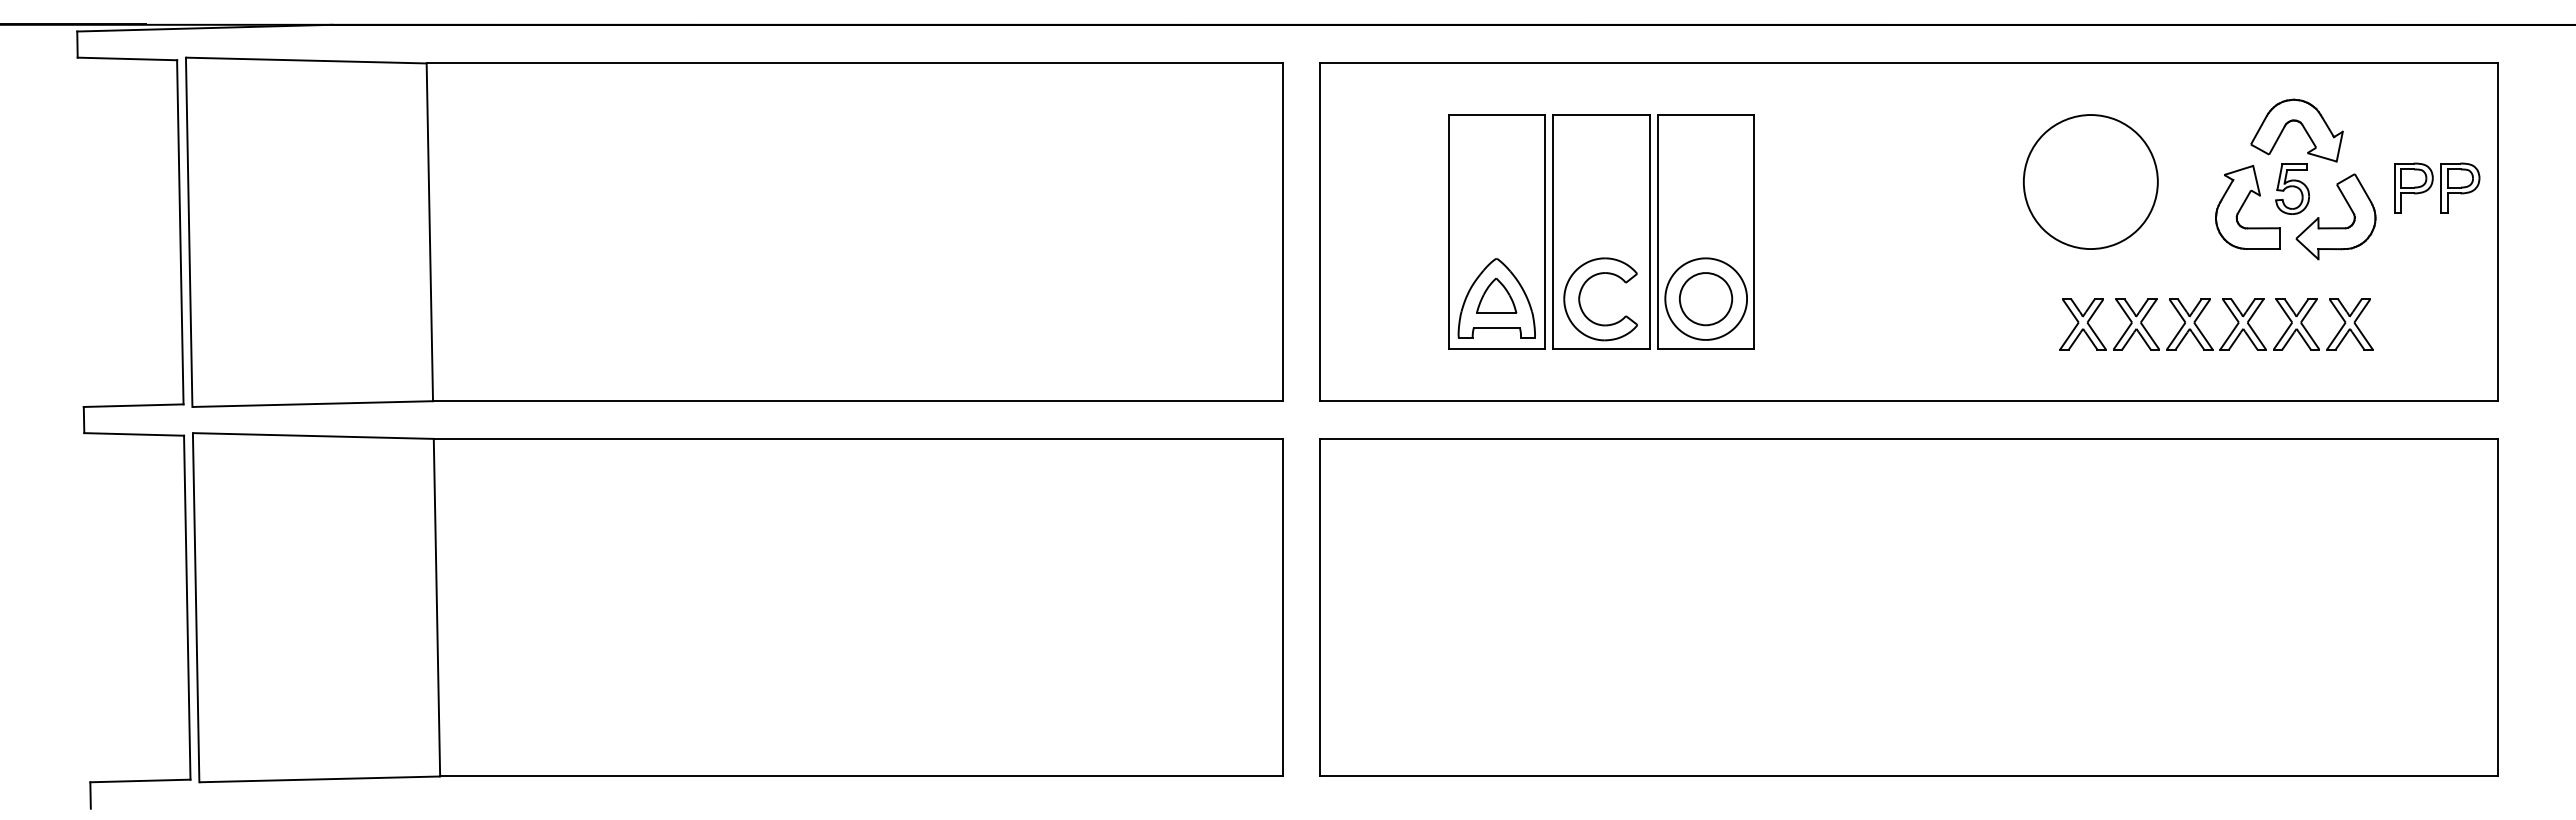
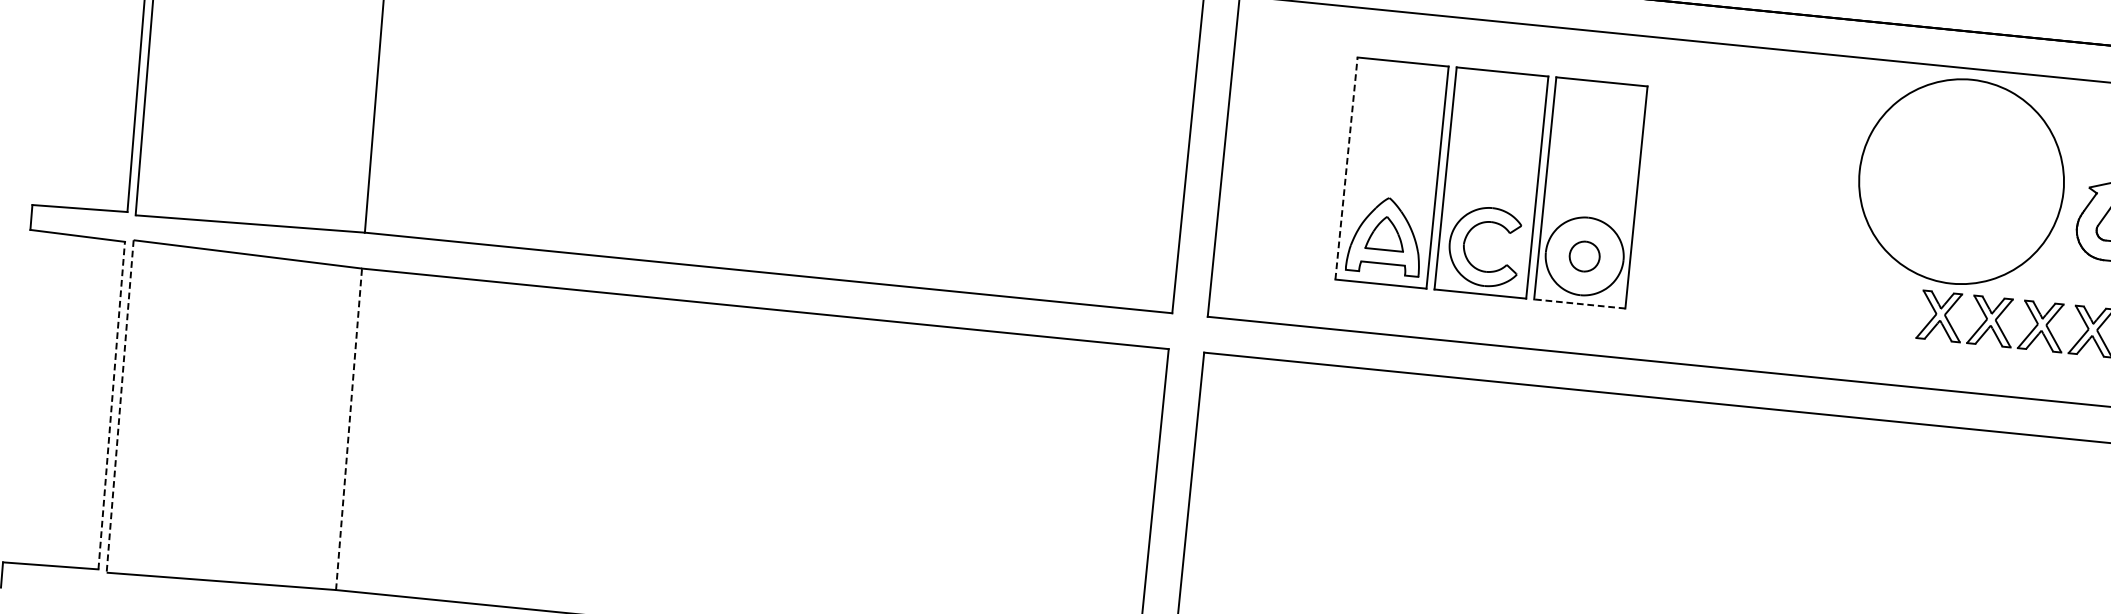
part: (2090, 181) -> (1961, 181), size x1.6
line: (1448, 232) -> (1346, 168), solid -> dashed
part: (1706, 299) -> (1584, 256), size x0.6
line: (1706, 349) -> (1580, 304), solid -> dashed
line: (187, 607) -> (111, 405), solid -> dashed
line: (196, 607) -> (120, 406), solid -> dashed
line: (436, 607) -> (348, 429), solid -> dashed

